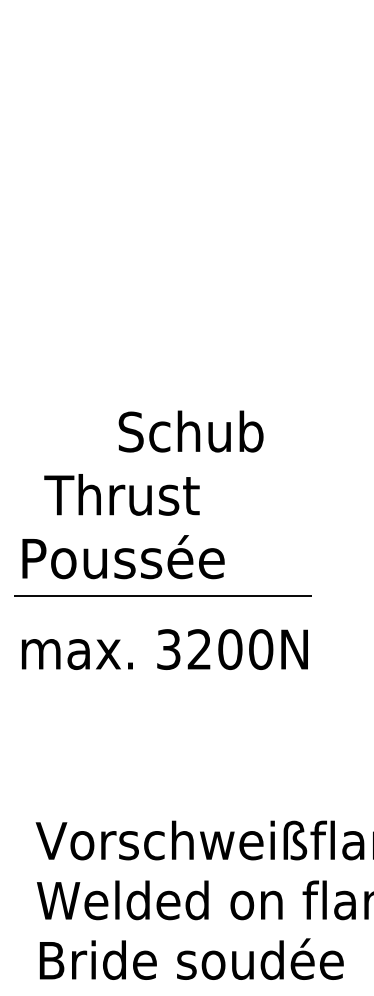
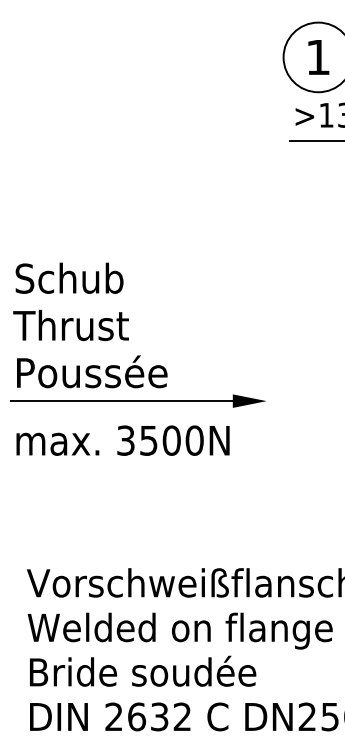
text: (191, 430) -> (69, 277), moved
text: (121, 494) -> (70, 325), moved
fill: (334, 595) -> (249, 400), added
text: (199, 649) -> (148, 440), 3200N -> 3500N

